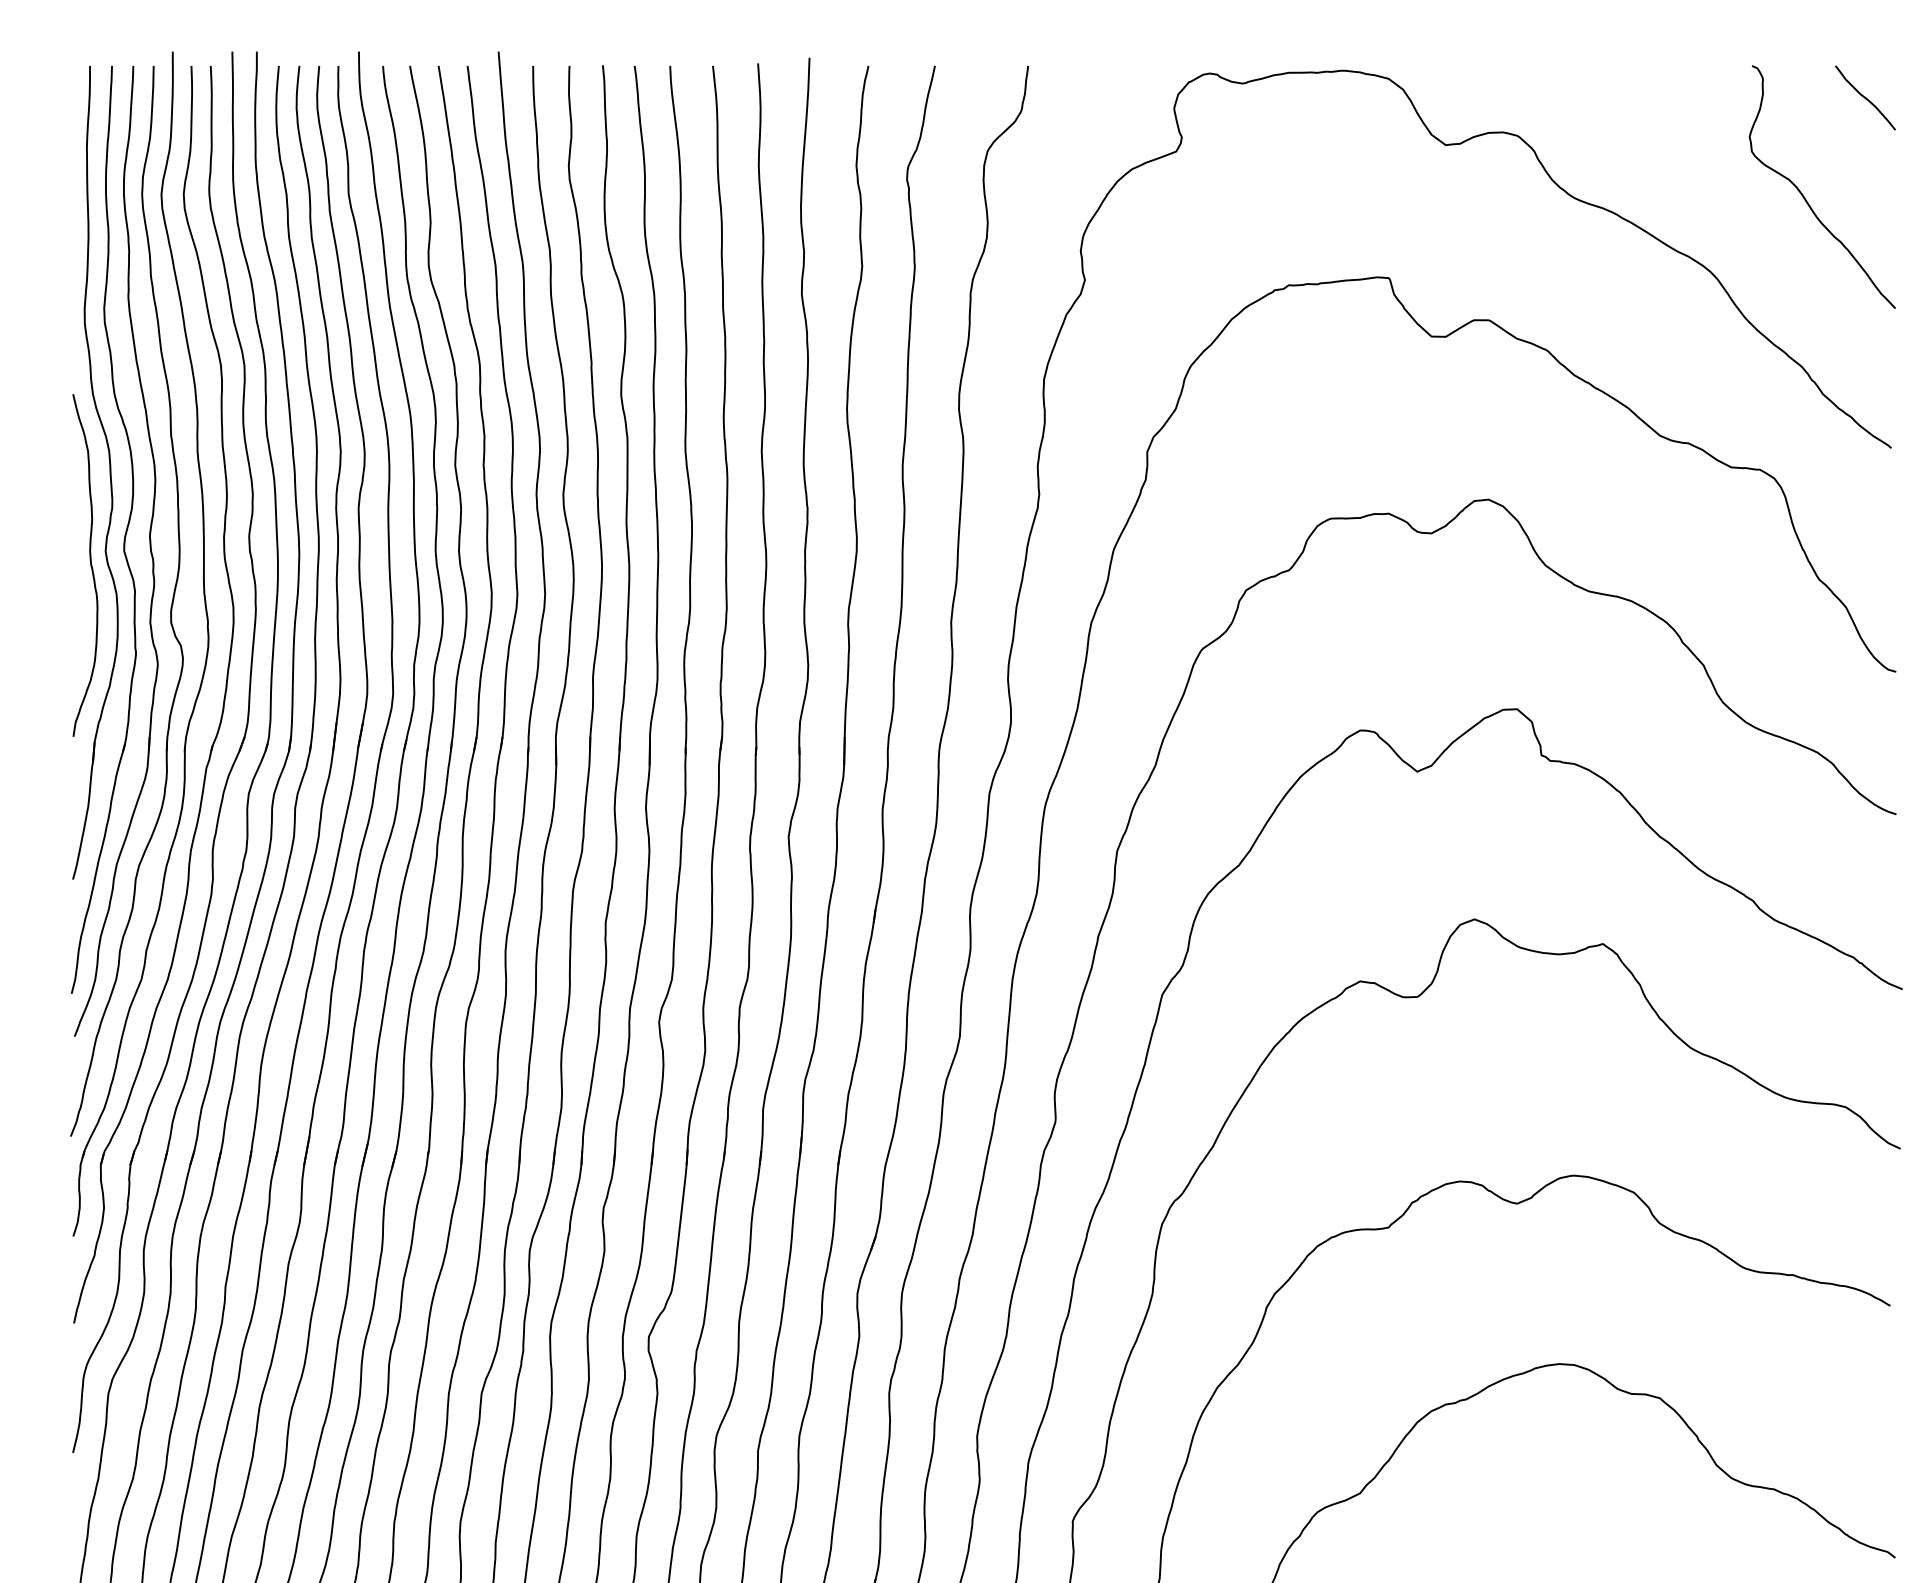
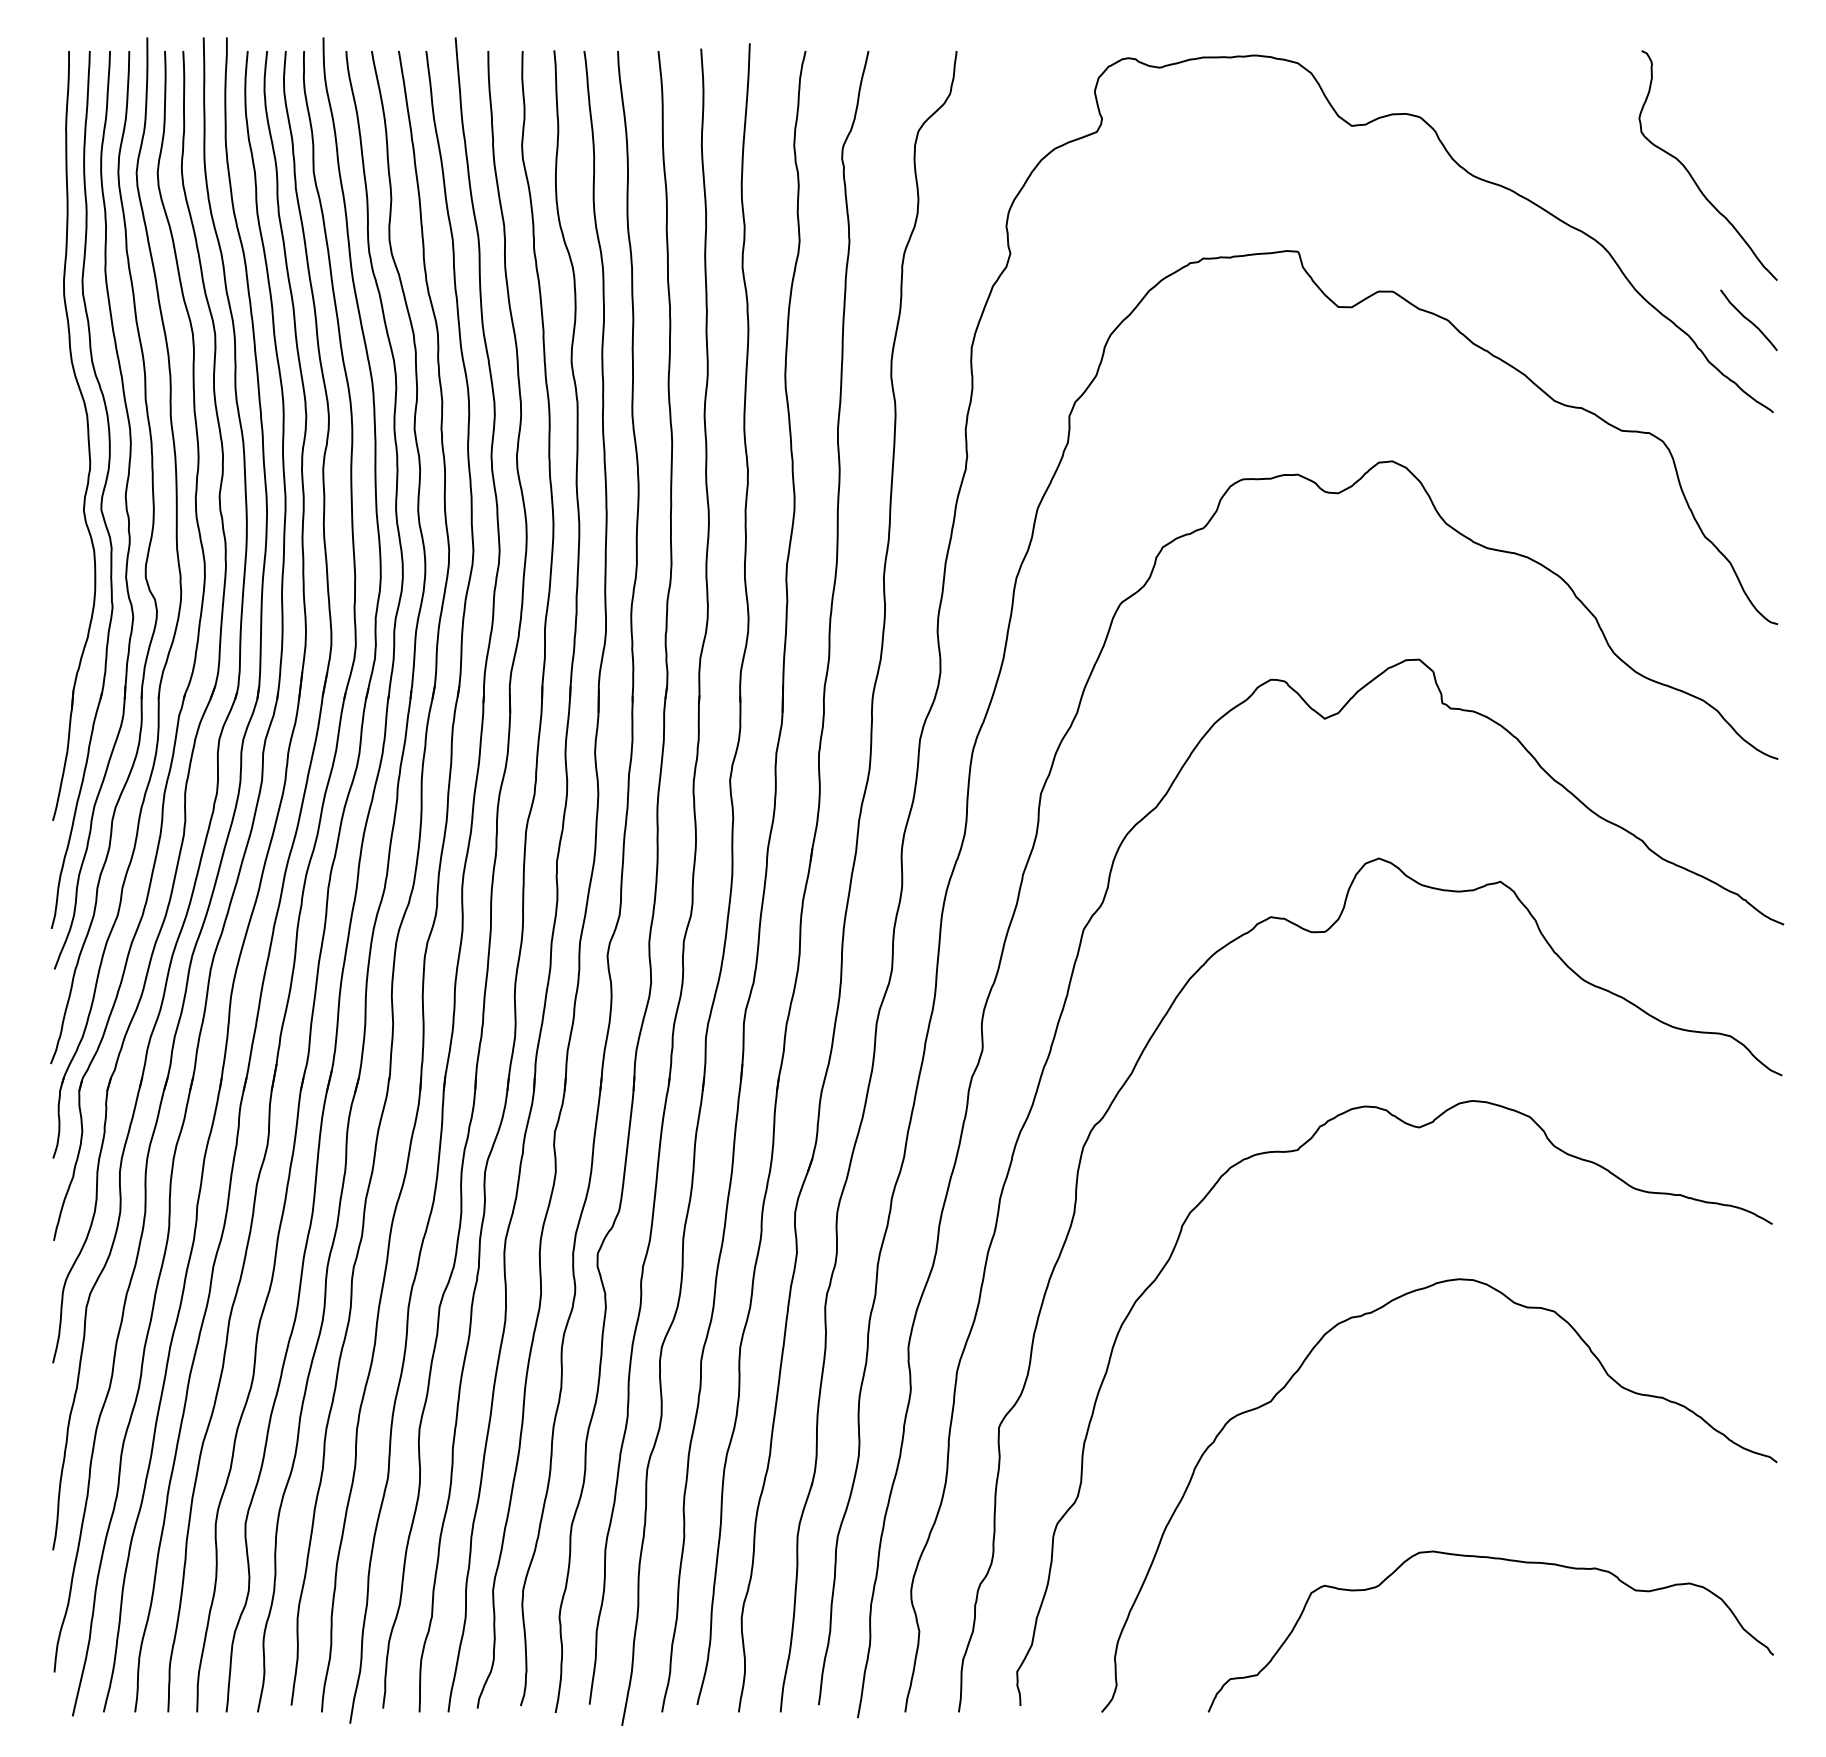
curve: (1865, 97) -> (1748, 319), moved
curve: (90, 565) -> (69, 523), removed

